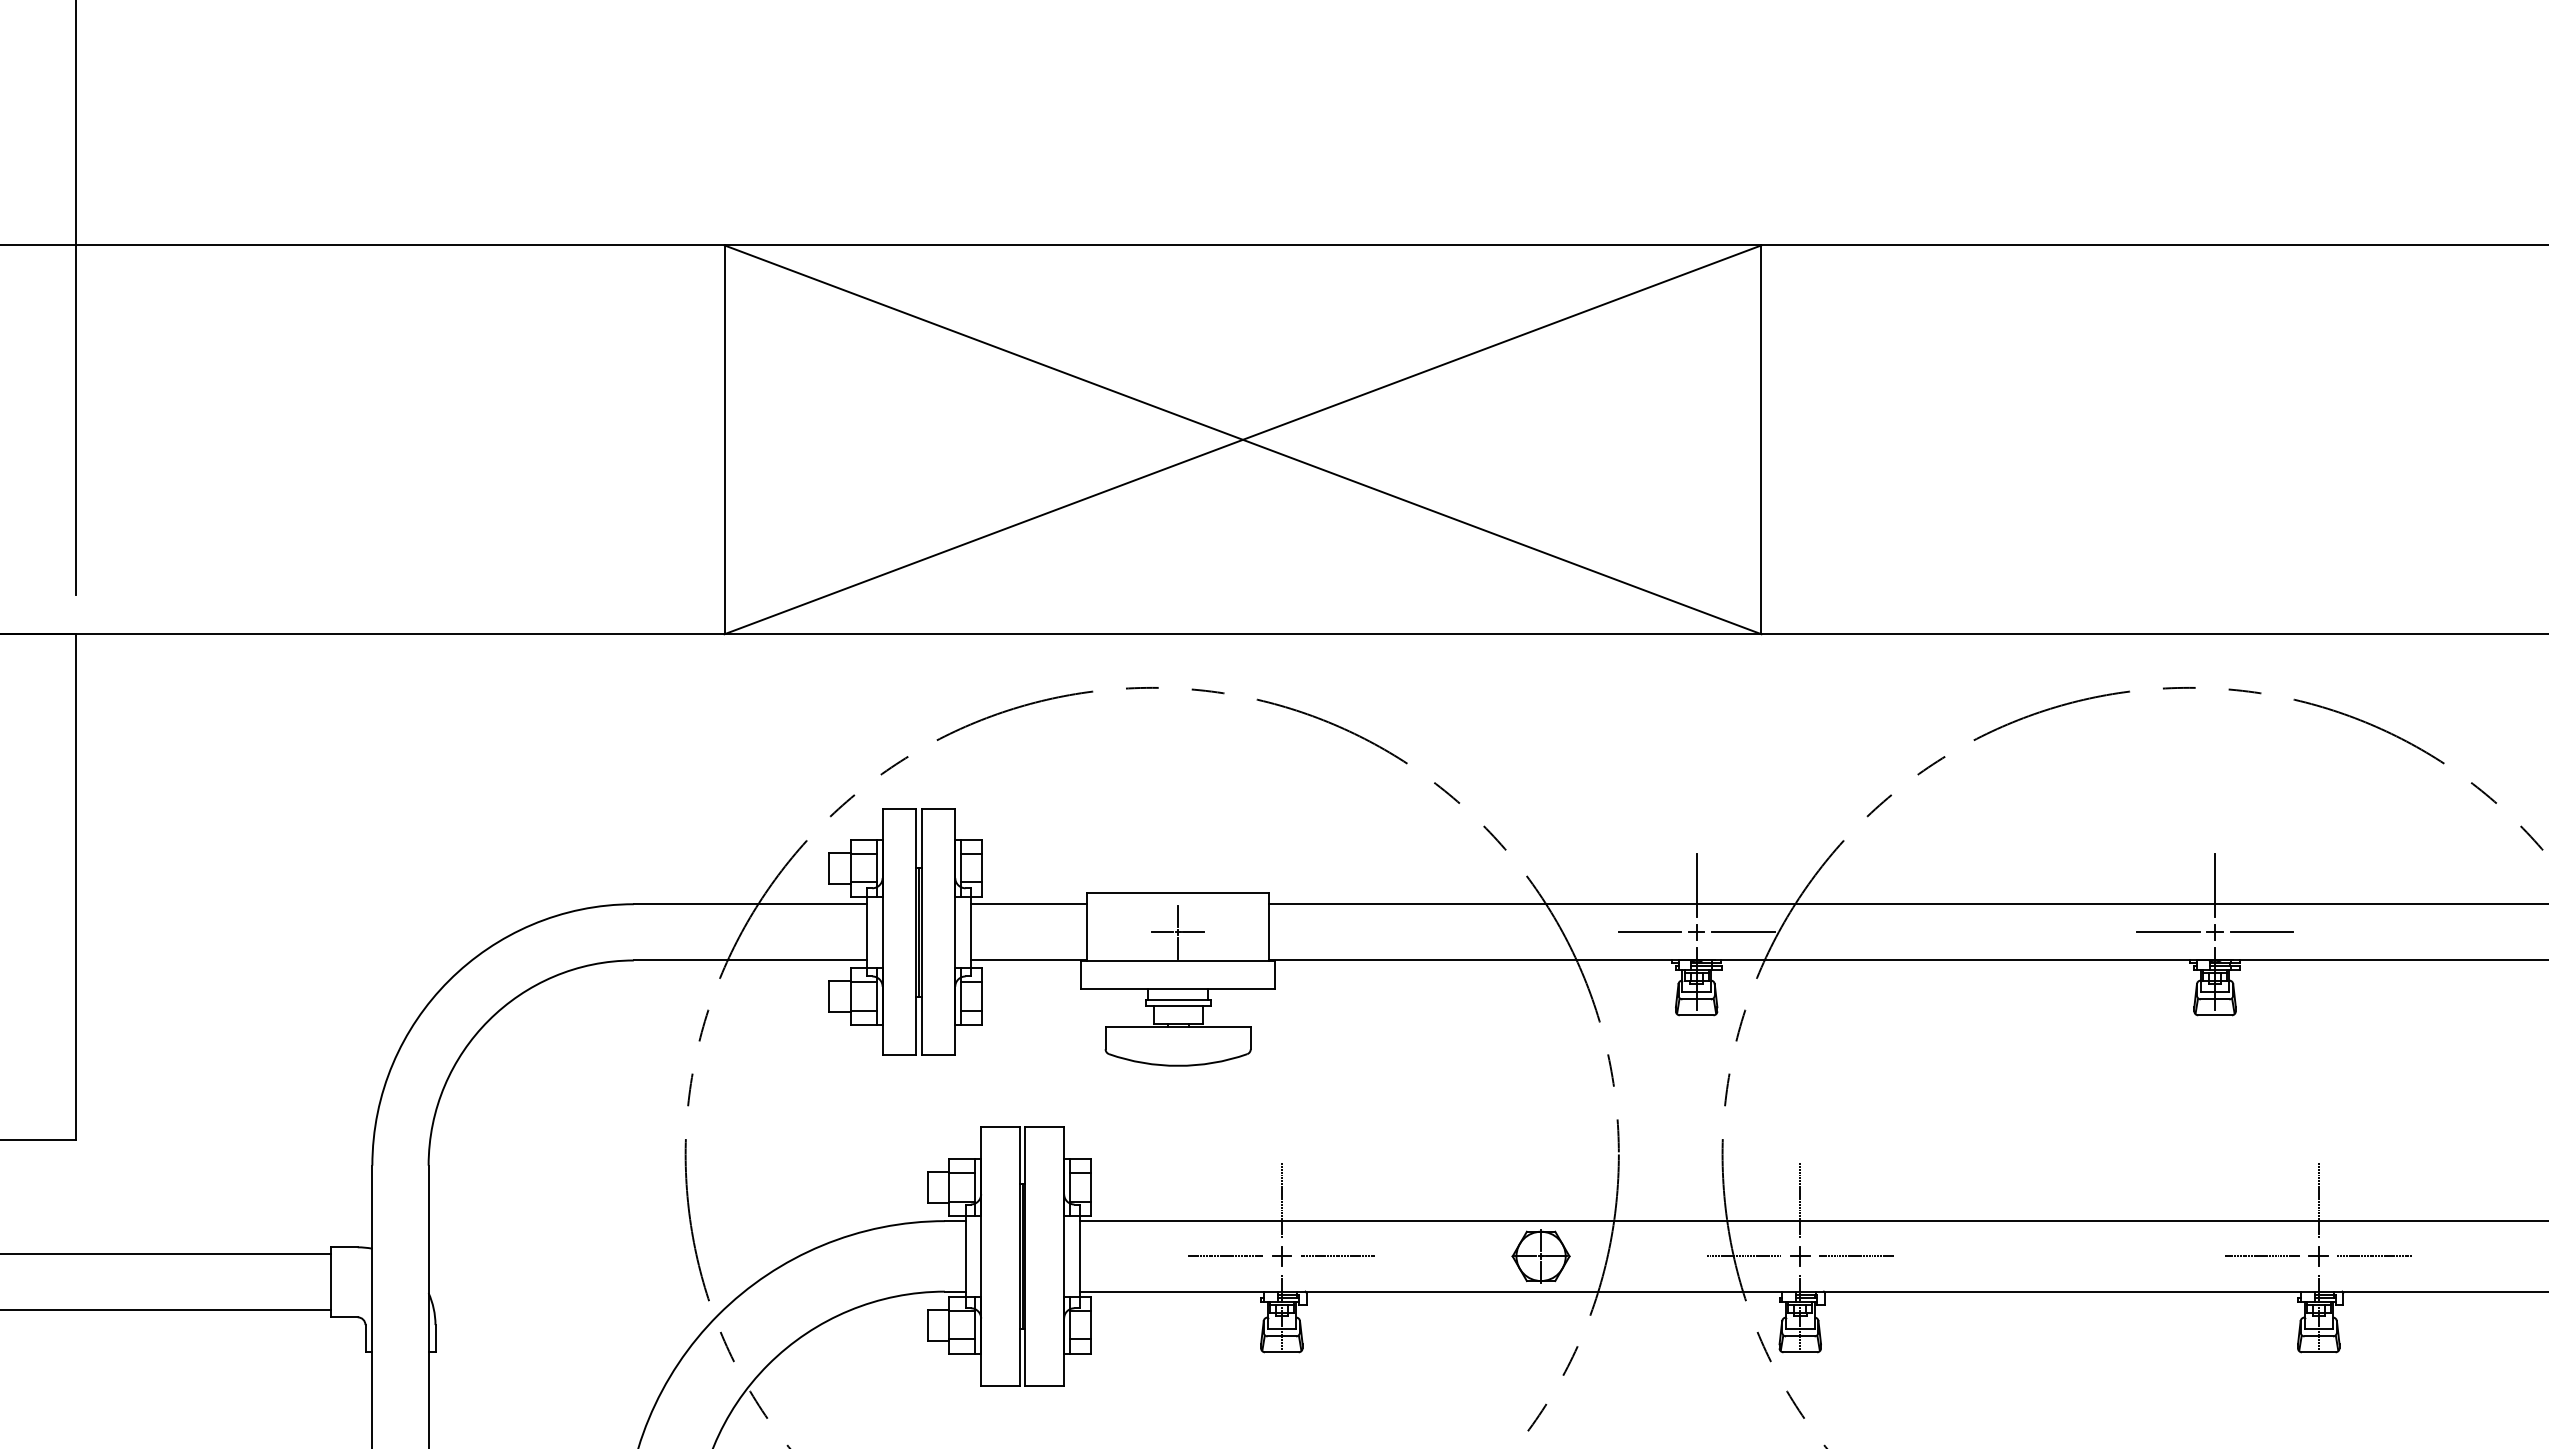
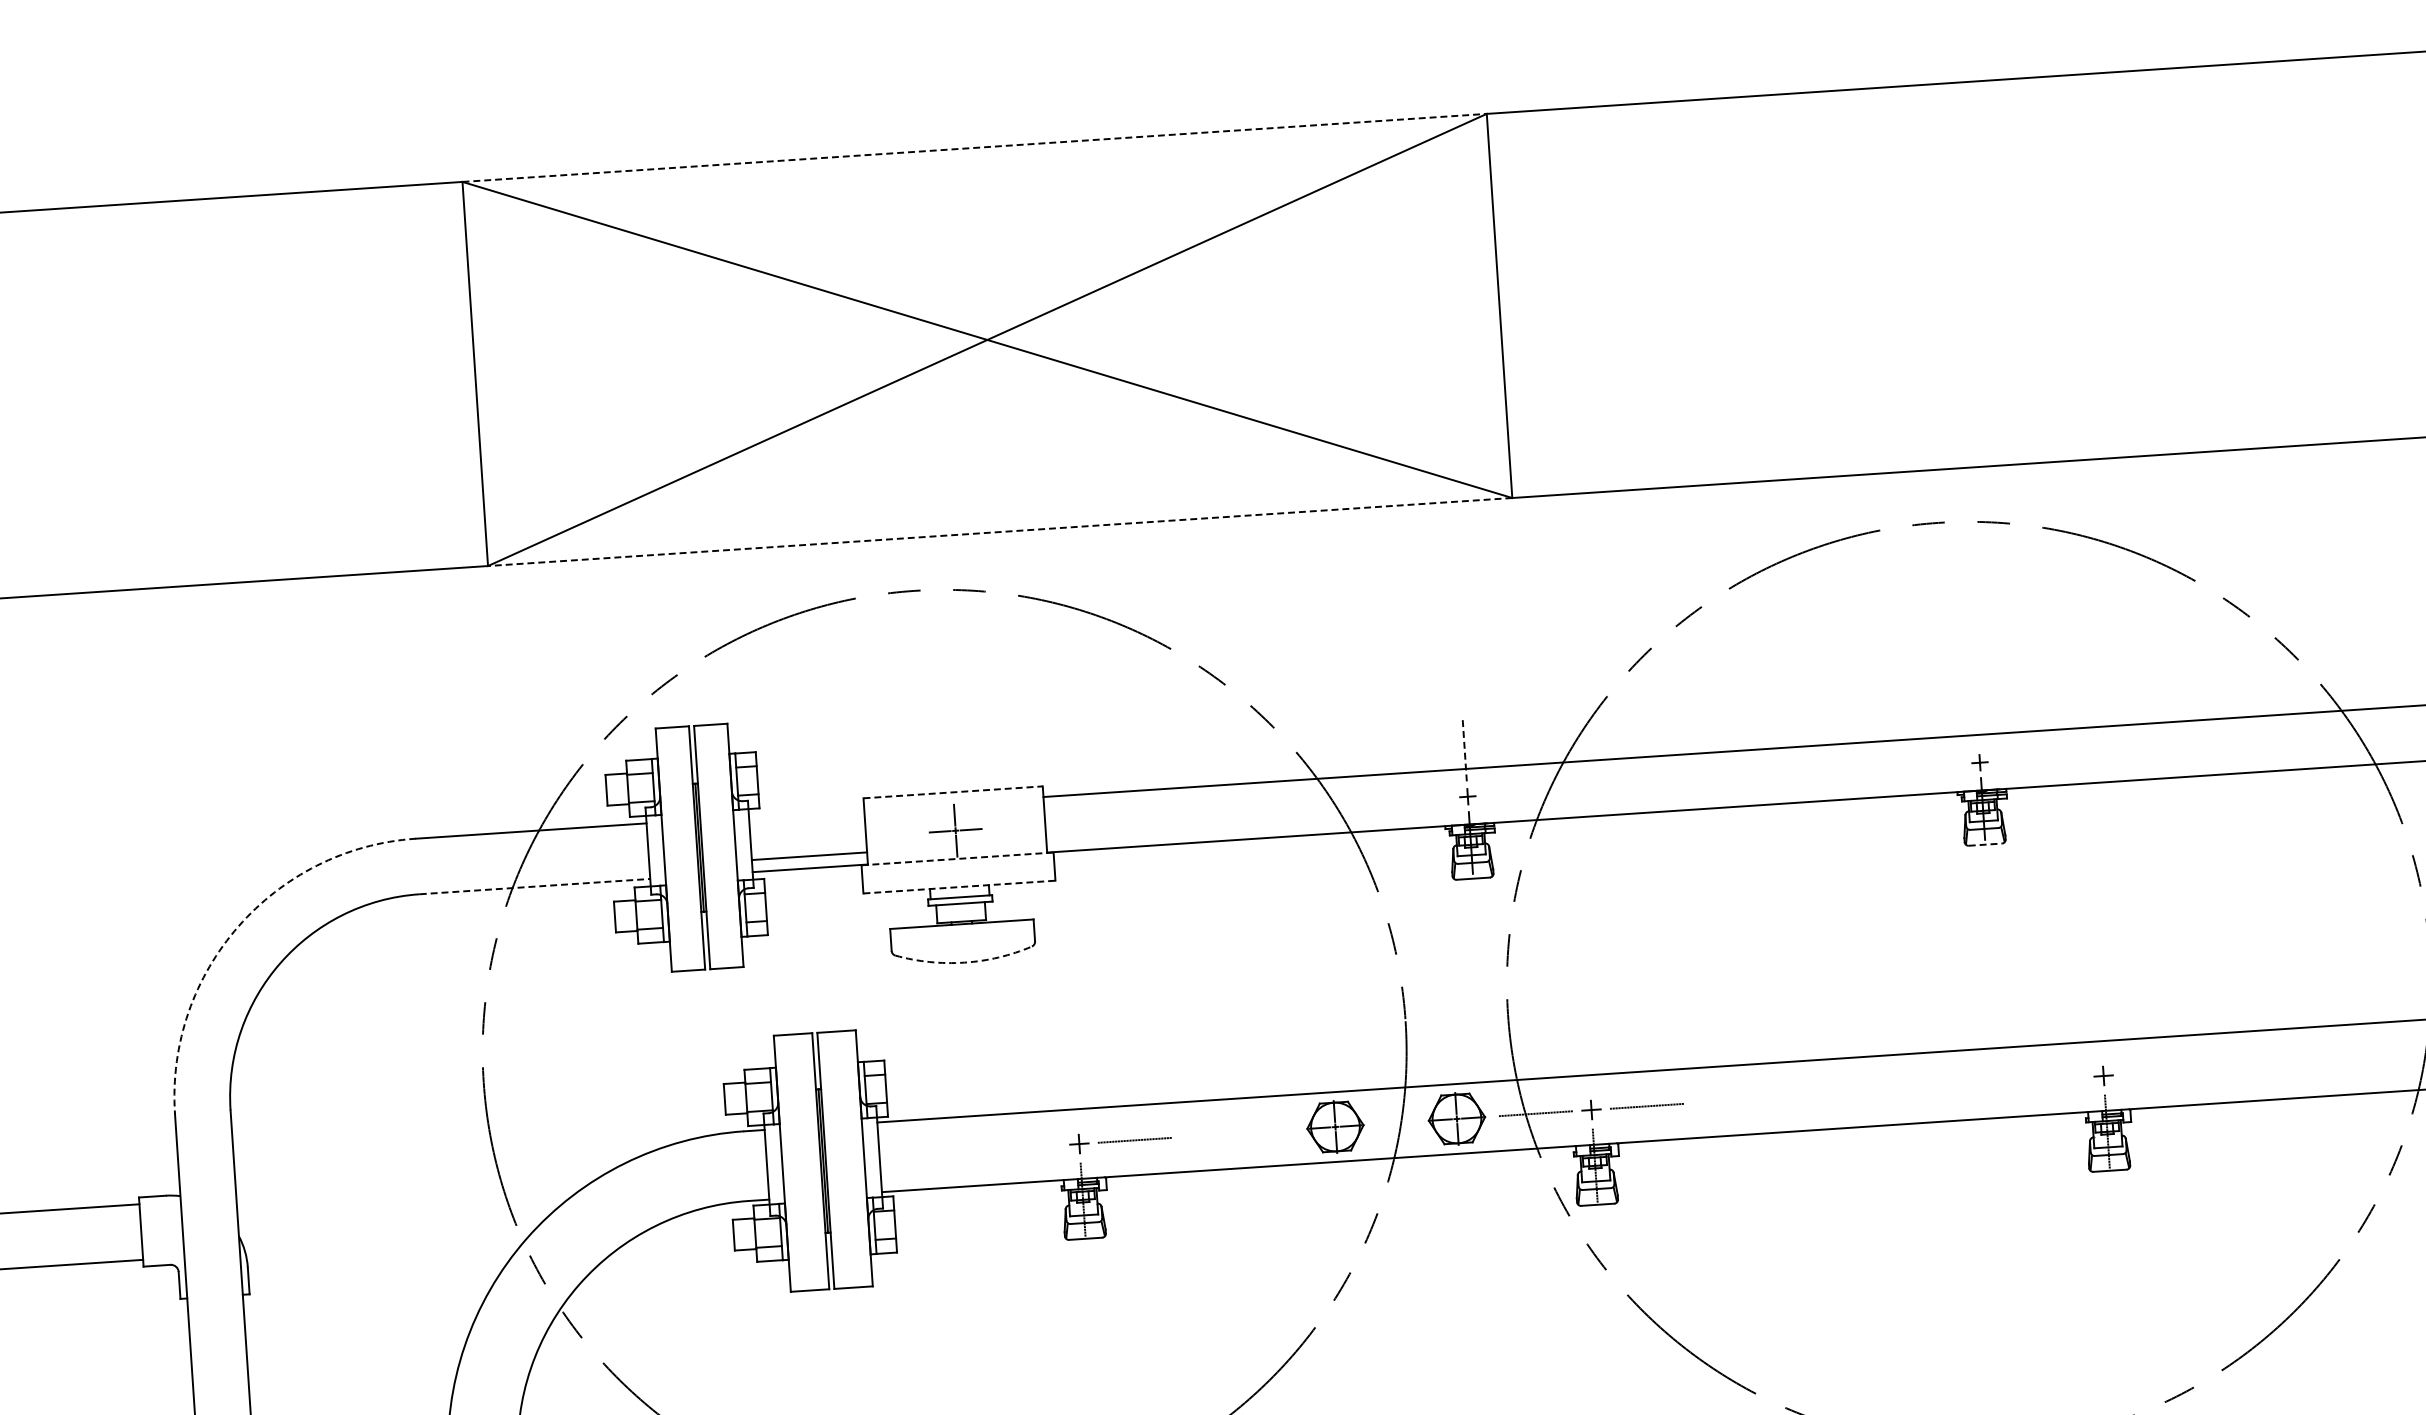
line: (1243, 245) -> (975, 147), solid -> dashed
line: (1242, 634) -> (999, 532), solid -> dashed
line: (1696, 885) -> (1464, 750), solid -> dashed
line: (2215, 885) -> (1977, 716), removed
line: (1178, 893) -> (953, 792), solid -> dashed
line: (1028, 904) -> (808, 856), moved
line: (1649, 932) -> (1421, 799), removed
line: (1743, 932) -> (1514, 793), removed
line: (2168, 932) -> (1933, 765), removed
line: (2261, 932) -> (2025, 759), removed
line: (750, 960) -> (535, 886), solid -> dashed
line: (1178, 960) -> (957, 858), solid -> dashed
arc: (448, 980) -> (238, 926), solid -> dashed
line: (1178, 989) -> (959, 887), solid -> dashed
line: (2215, 1015) -> (1985, 844), solid -> dashed
arc: (1178, 1065) -> (964, 962), solid -> dashed
line: (1281, 1199) -> (1075, 1087), removed
line: (1800, 1199) -> (1587, 1053), removed
line: (2318, 1199) -> (2099, 1019), removed
line: (1225, 1255) -> (1023, 1146), removed
line: (2262, 1255) -> (2048, 1078), removed
line: (2373, 1255) -> (2157, 1071), removed
part: (1663, 1256) -> (1456, 1119), added

